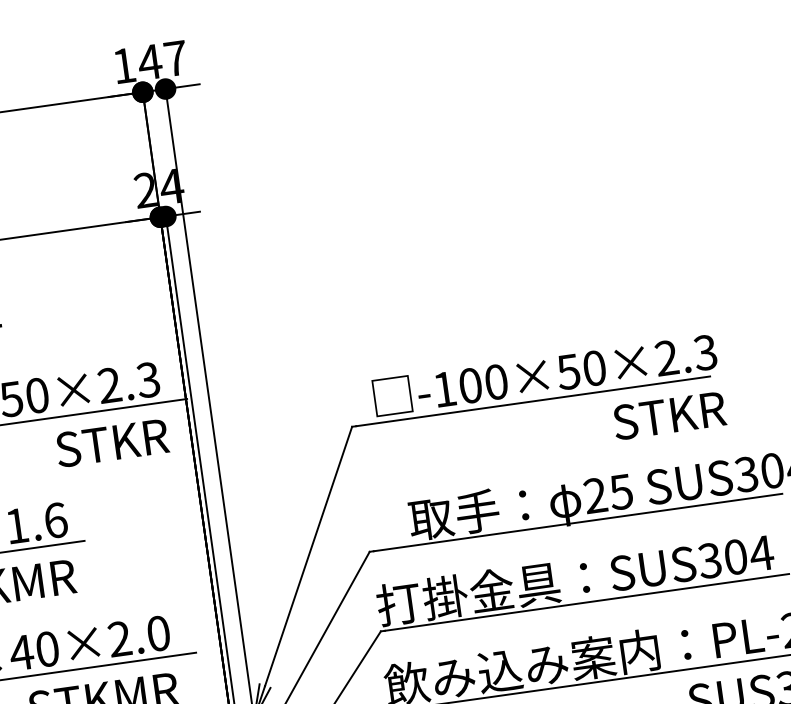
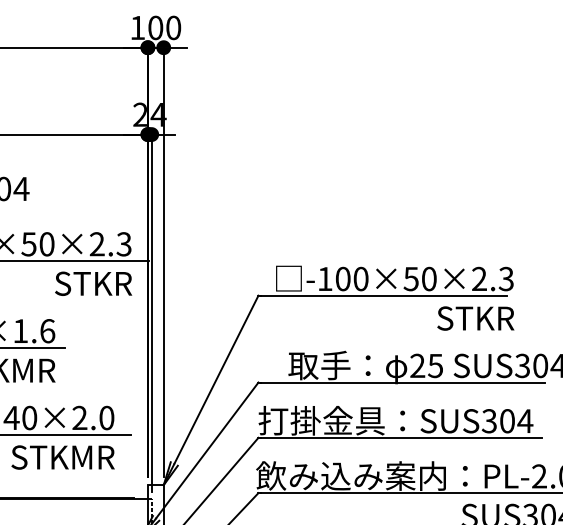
text: (162, 59) -> (164, 27), 147 -> 100

